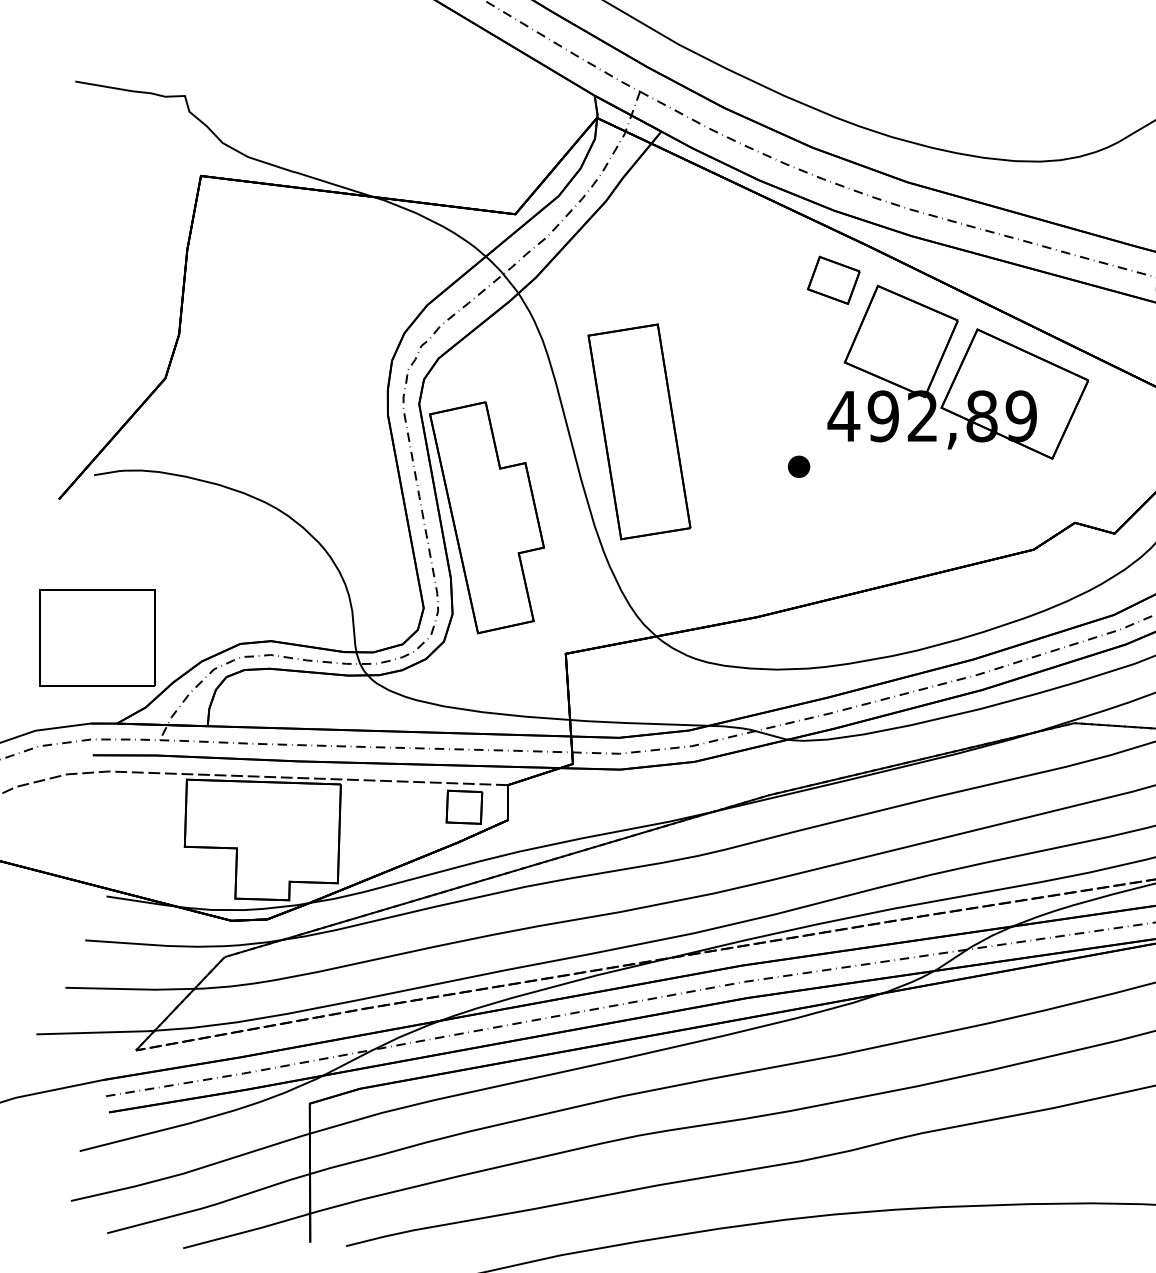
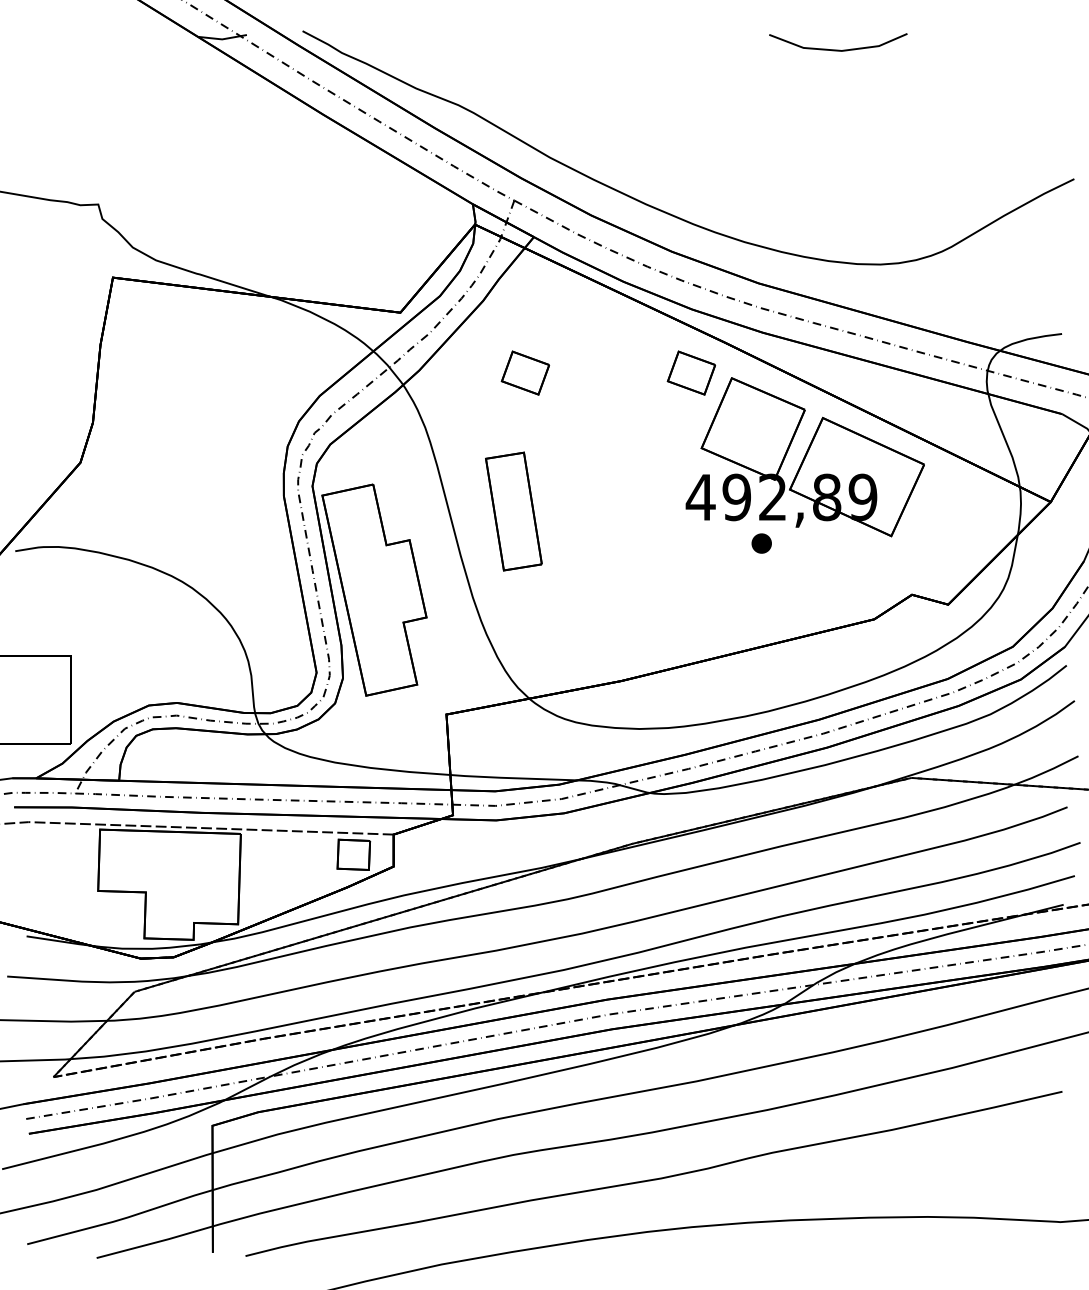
part: (652, 279) -> (525, 372), added
part: (639, 431) -> (513, 511), size x0.6
part: (798, 466) -> (761, 543), moved

